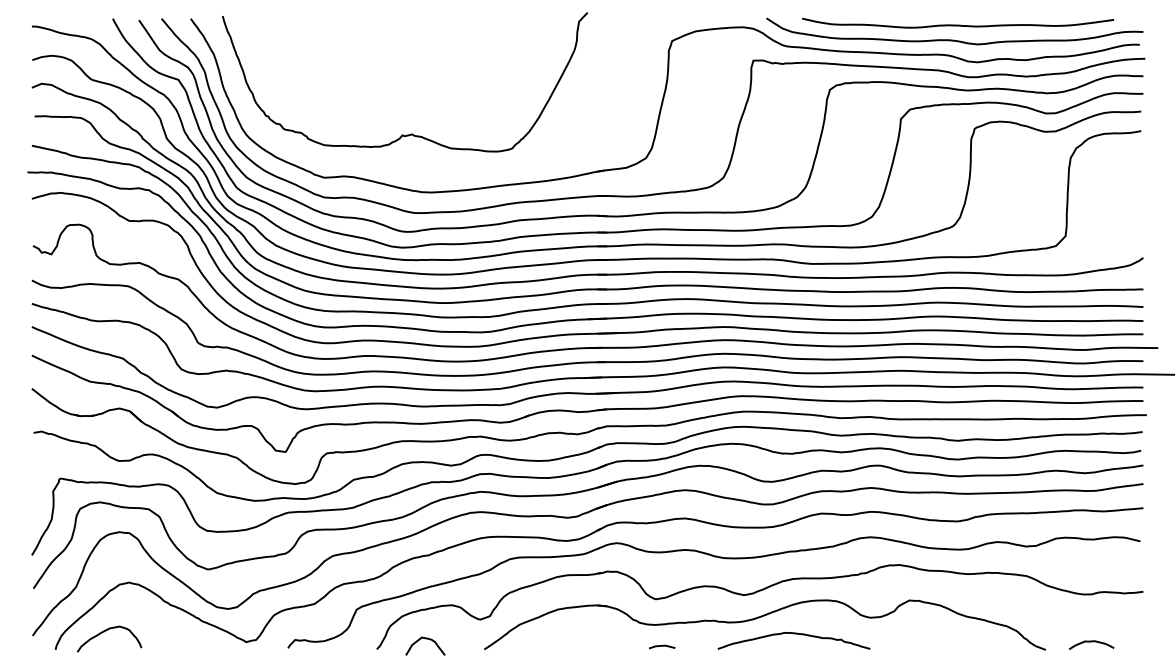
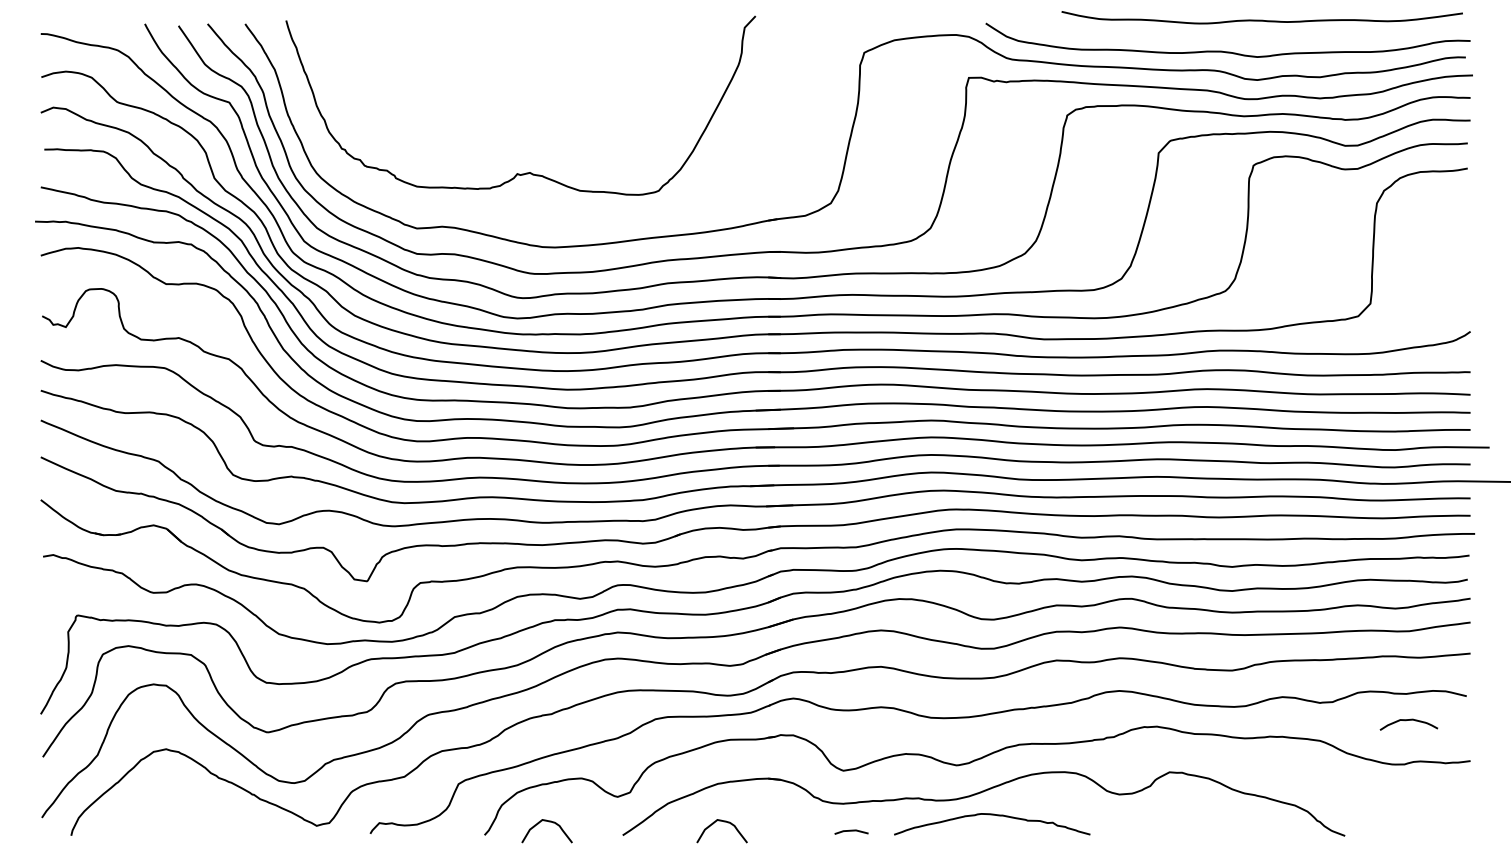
curve: (957, 24) -> (1261, 19), moved
curve: (103, 632) -> (133, 813), removed
curve: (794, 634) -> (992, 815), moved
curve: (562, 639) -> (723, 822), added
curve: (1091, 641) -> (1408, 720), moved

